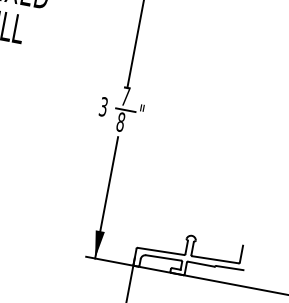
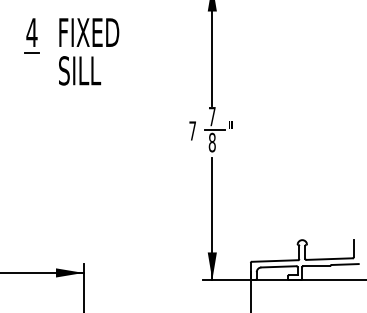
text: (103, 106) -> (192, 130), 3 -> 7

